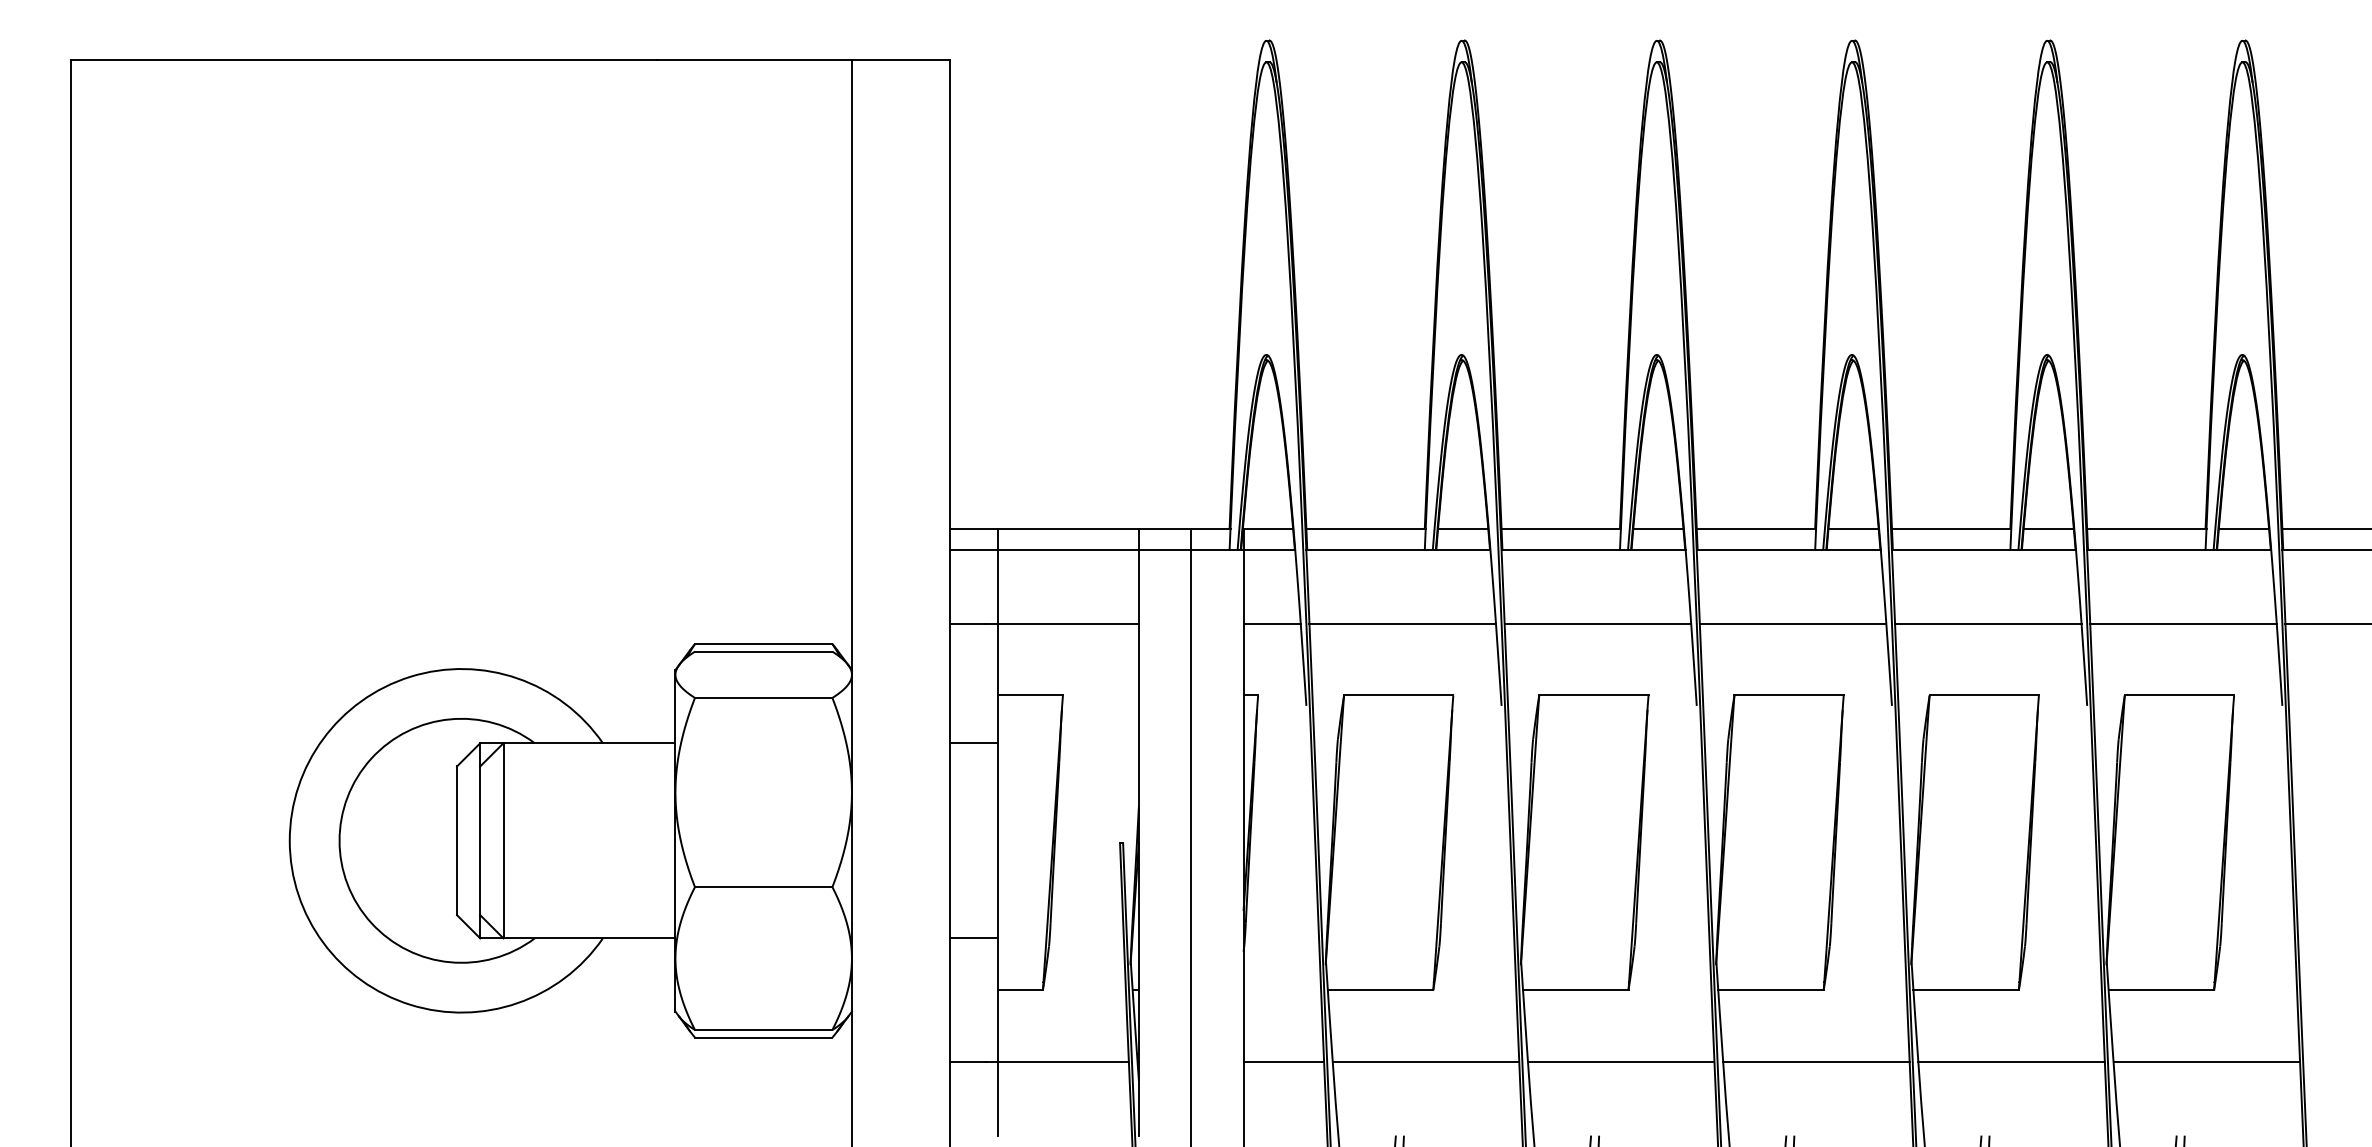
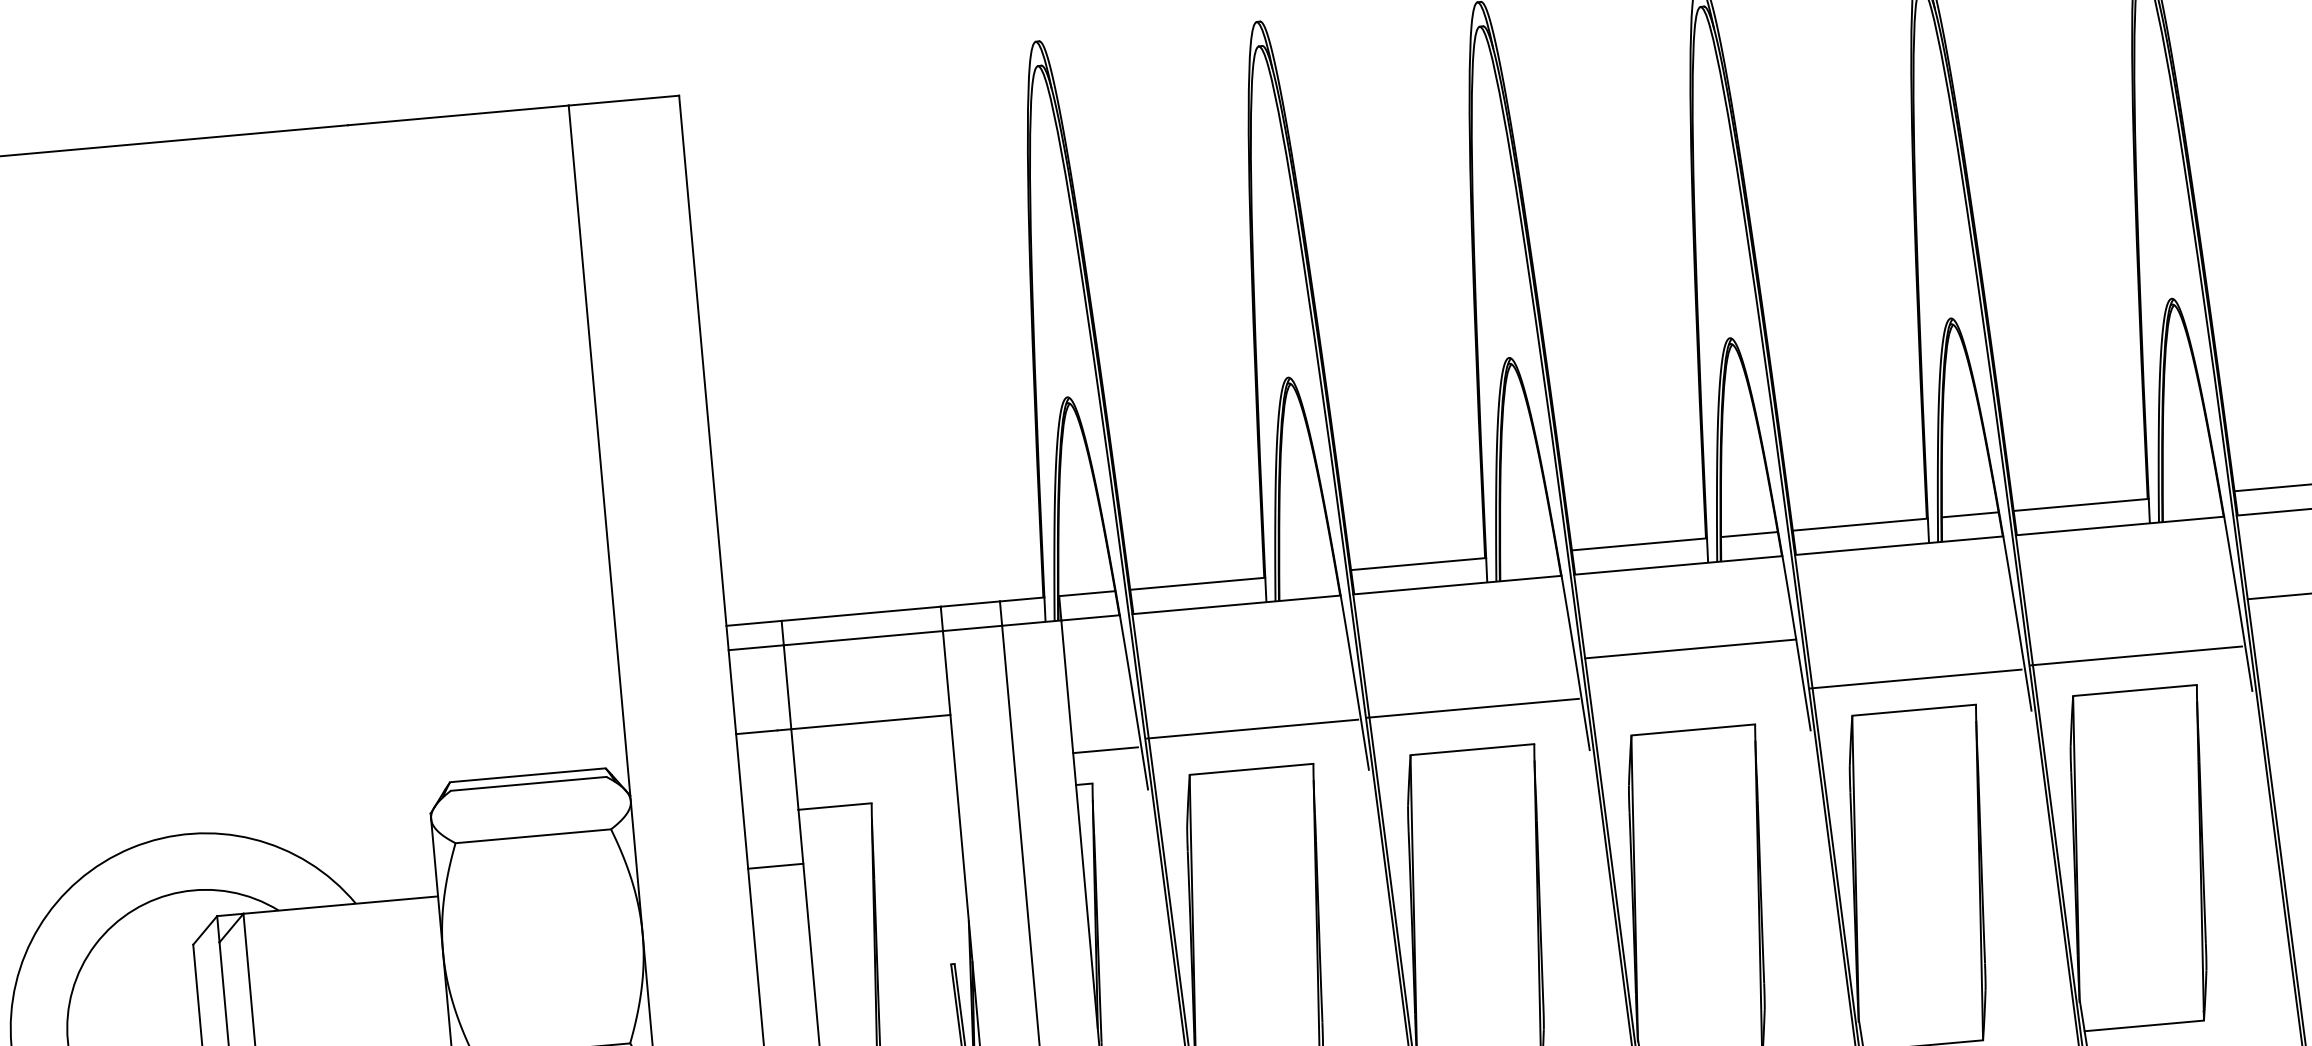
line: (1463, 528) -> (1308, 573), removed
line: (1658, 528) -> (1528, 554), removed
line: (2243, 528) -> (2190, 495), removed
line: (1271, 624) -> (1104, 750), moved
line: (1402, 624) -> (1252, 729), moved
line: (1597, 624) -> (1472, 708), moved
line: (1988, 624) -> (1916, 679), moved
line: (2183, 624) -> (2136, 656), moved

